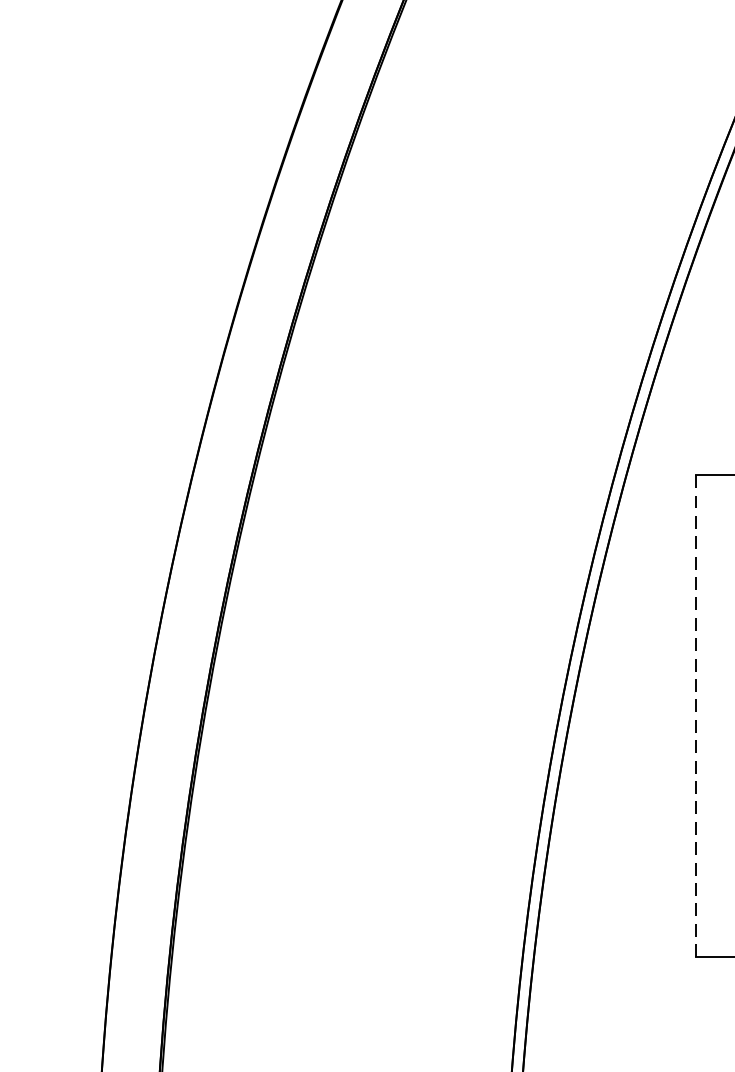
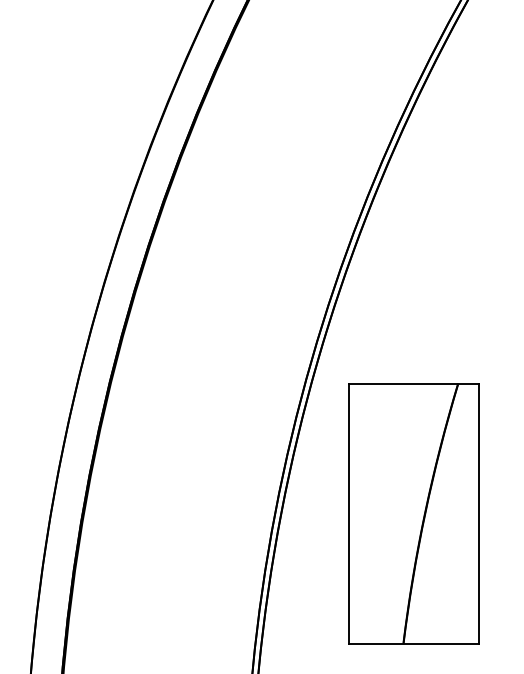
line: (697, 717) -> (349, 514), dashed -> solid

